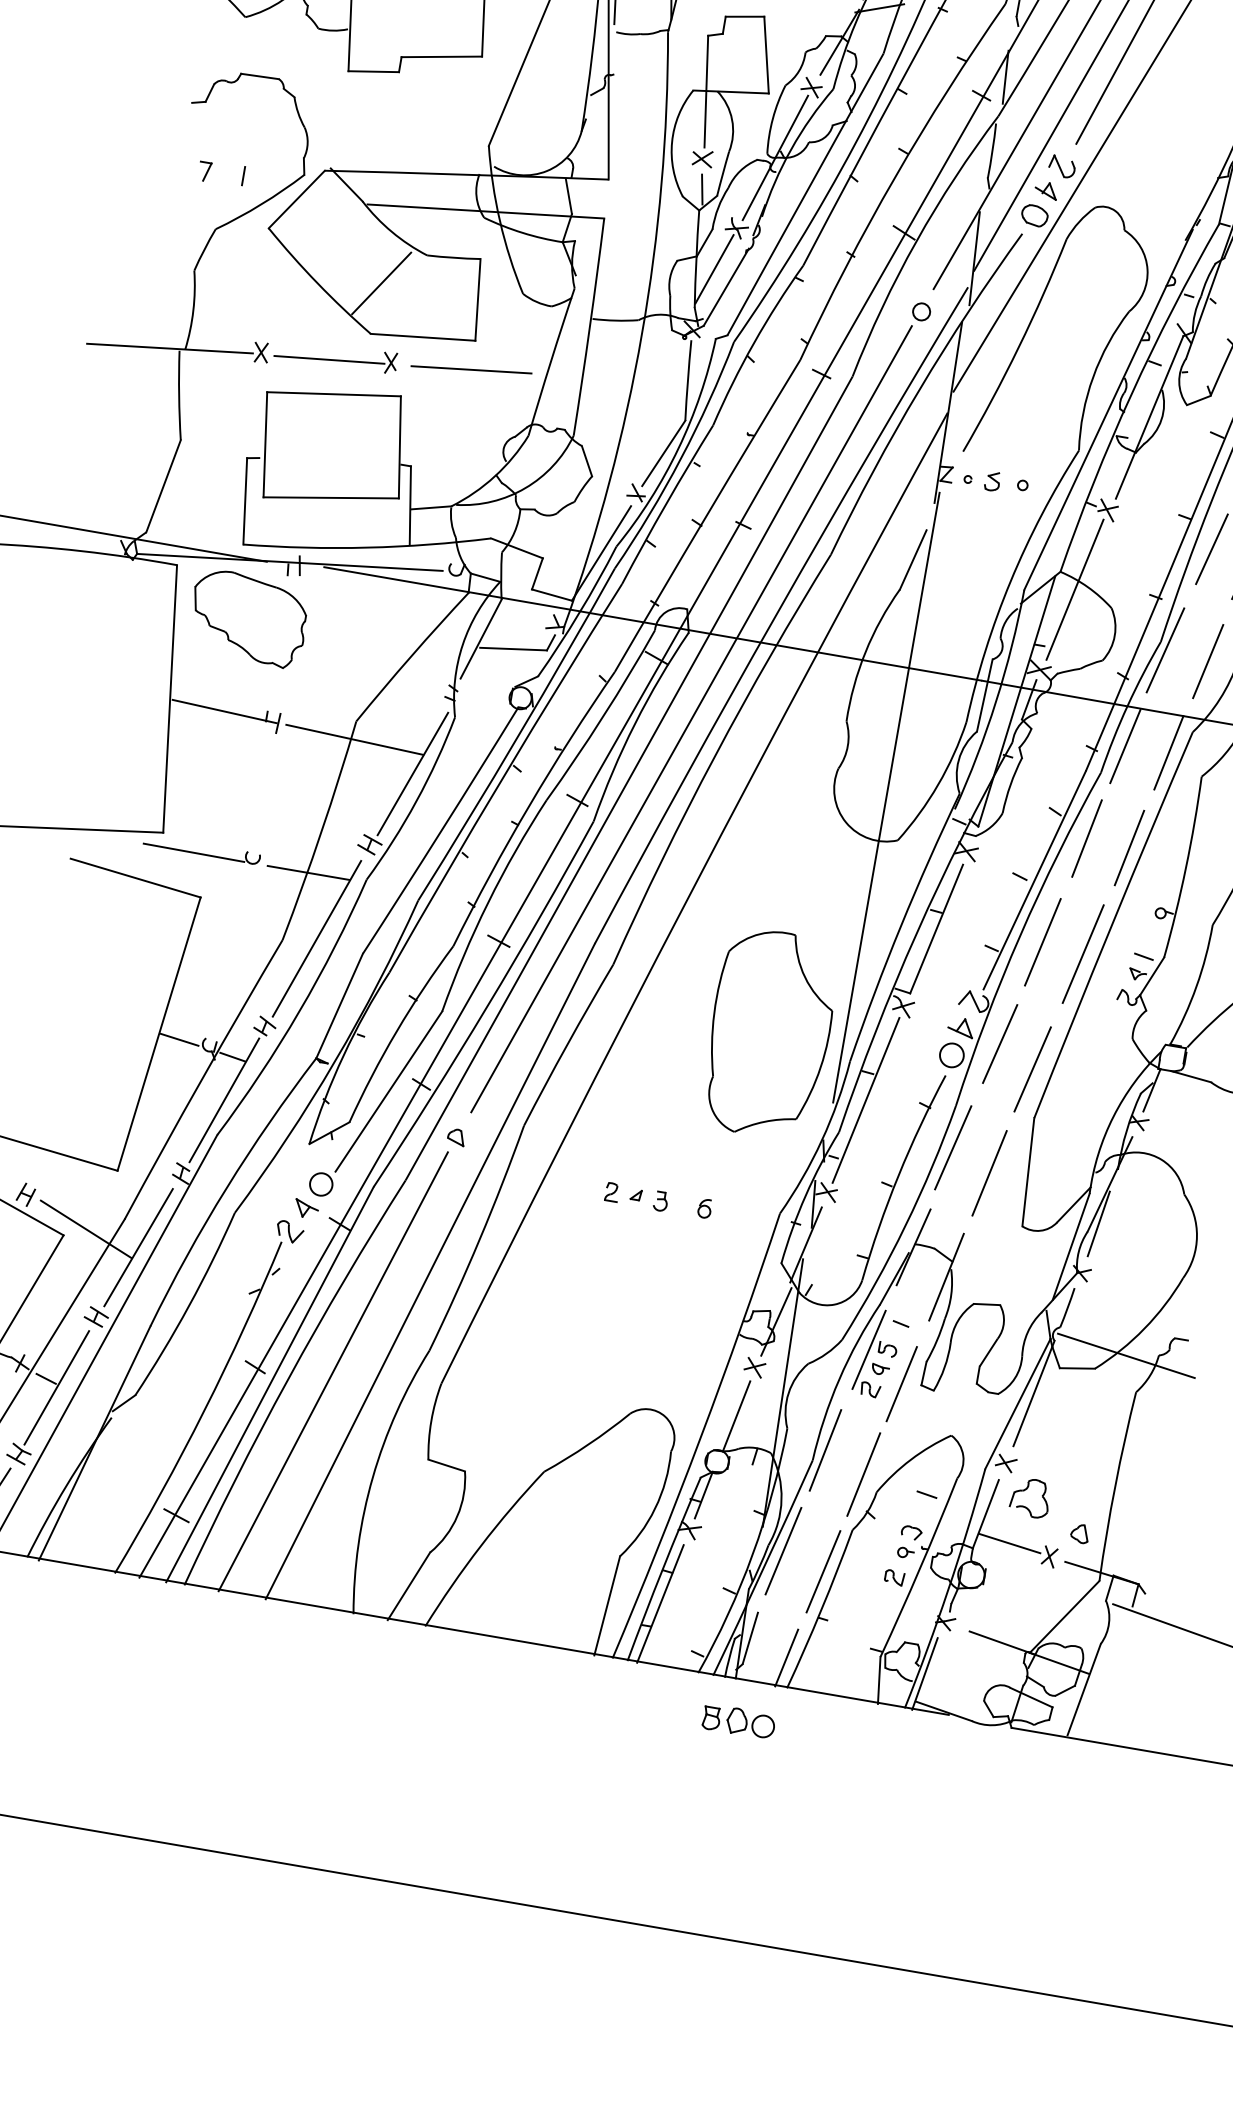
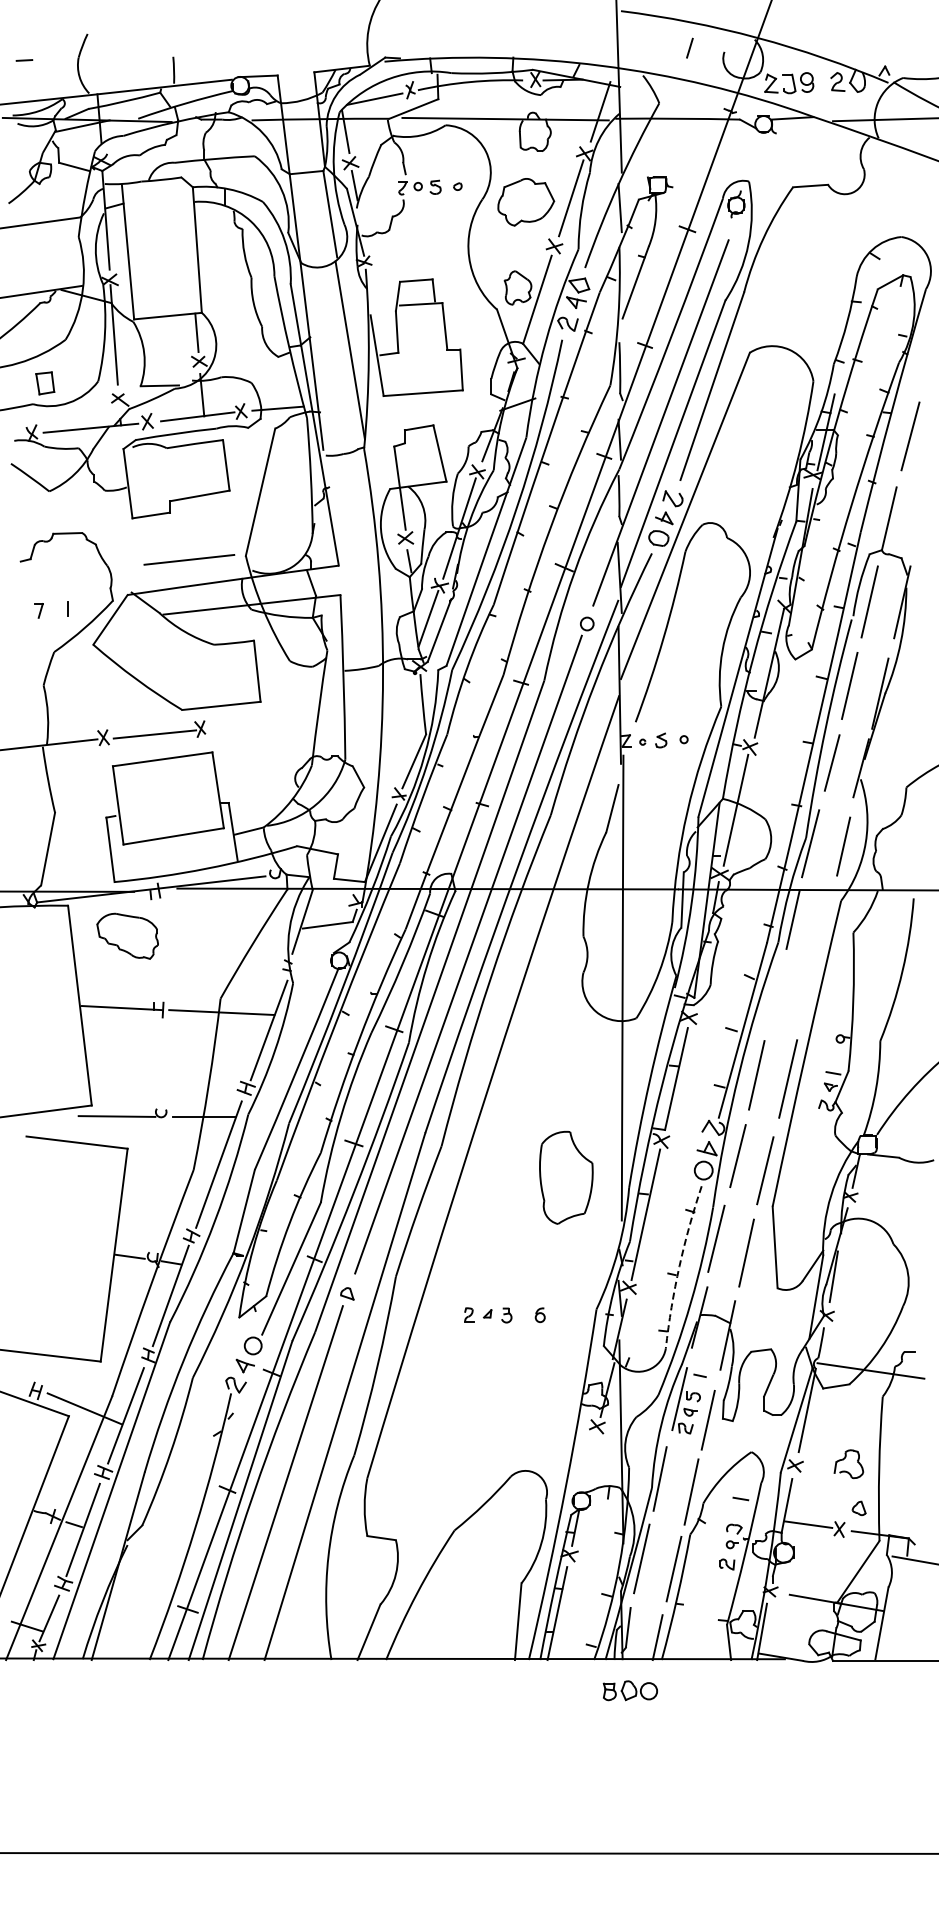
line: (381, 282) -> (183, 670), removed
line: (471, 369) -> (189, 559), moved
part: (248, 618) -> (127, 936), size x0.7
line: (1168, 753) -> (825, 919), removed
line: (1087, 837) -> (776, 992), removed
line: (1128, 847) -> (808, 994), removed
part: (770, 1033) -> (566, 1177), size x0.6
arc: (898, 1175) -> (679, 1266), solid -> dashed
line: (736, 1415) -> (589, 1464), removed
part: (1025, 1490) -> (844, 1459), moved

